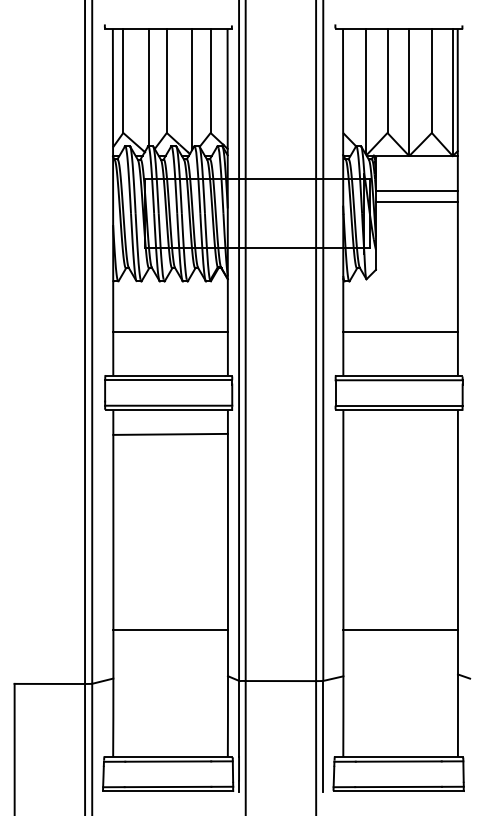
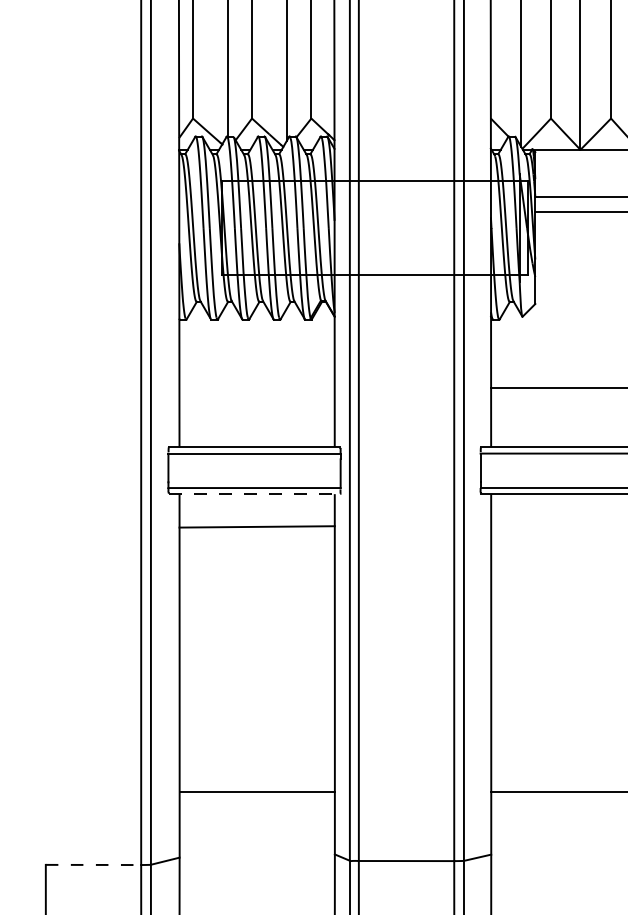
line: (170, 331) -> (256, 387), removed
line: (169, 410) -> (255, 494), solid -> dashed
line: (50, 683) -> (94, 864), solid -> dashed

